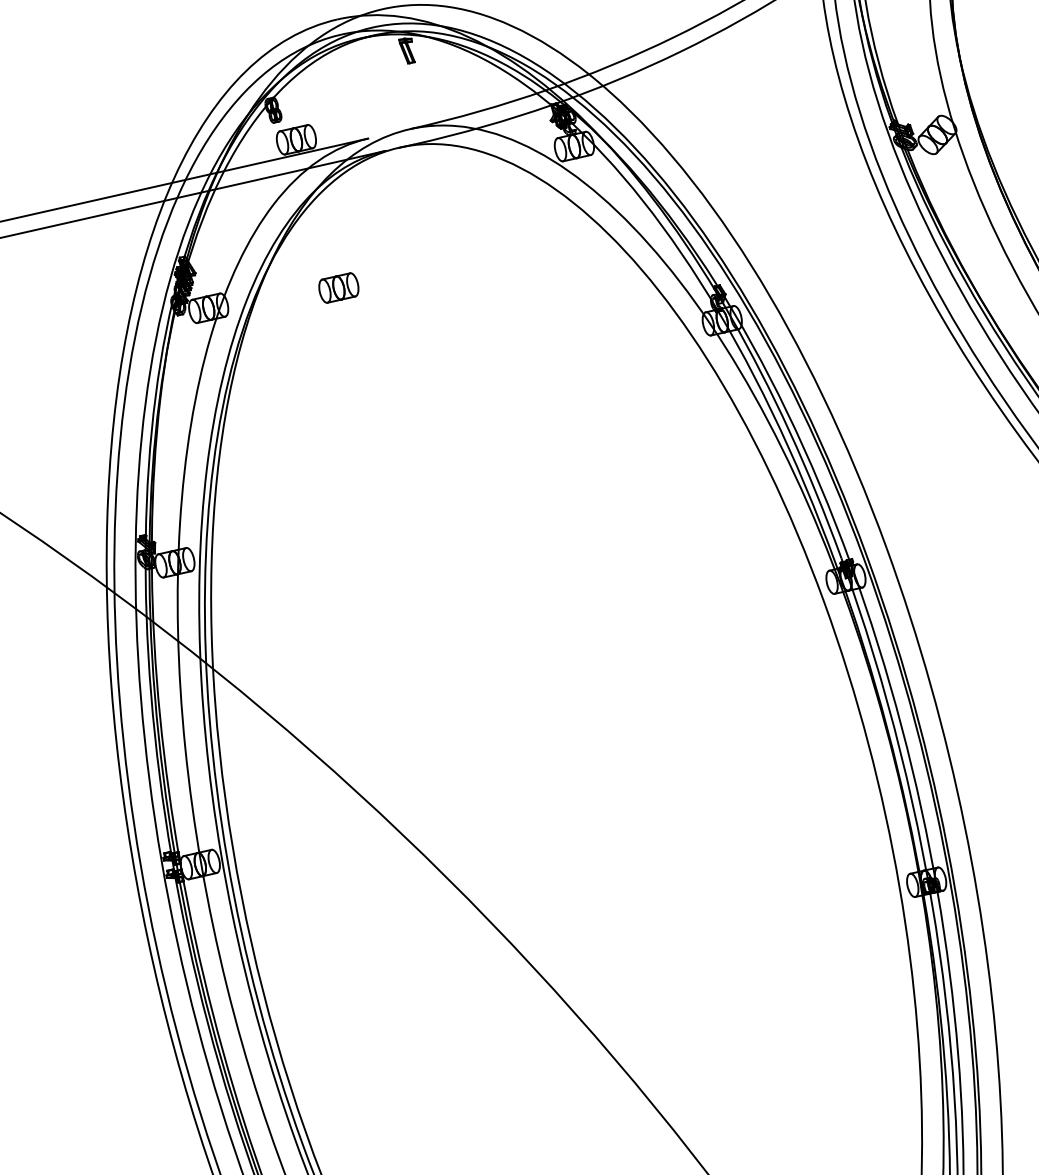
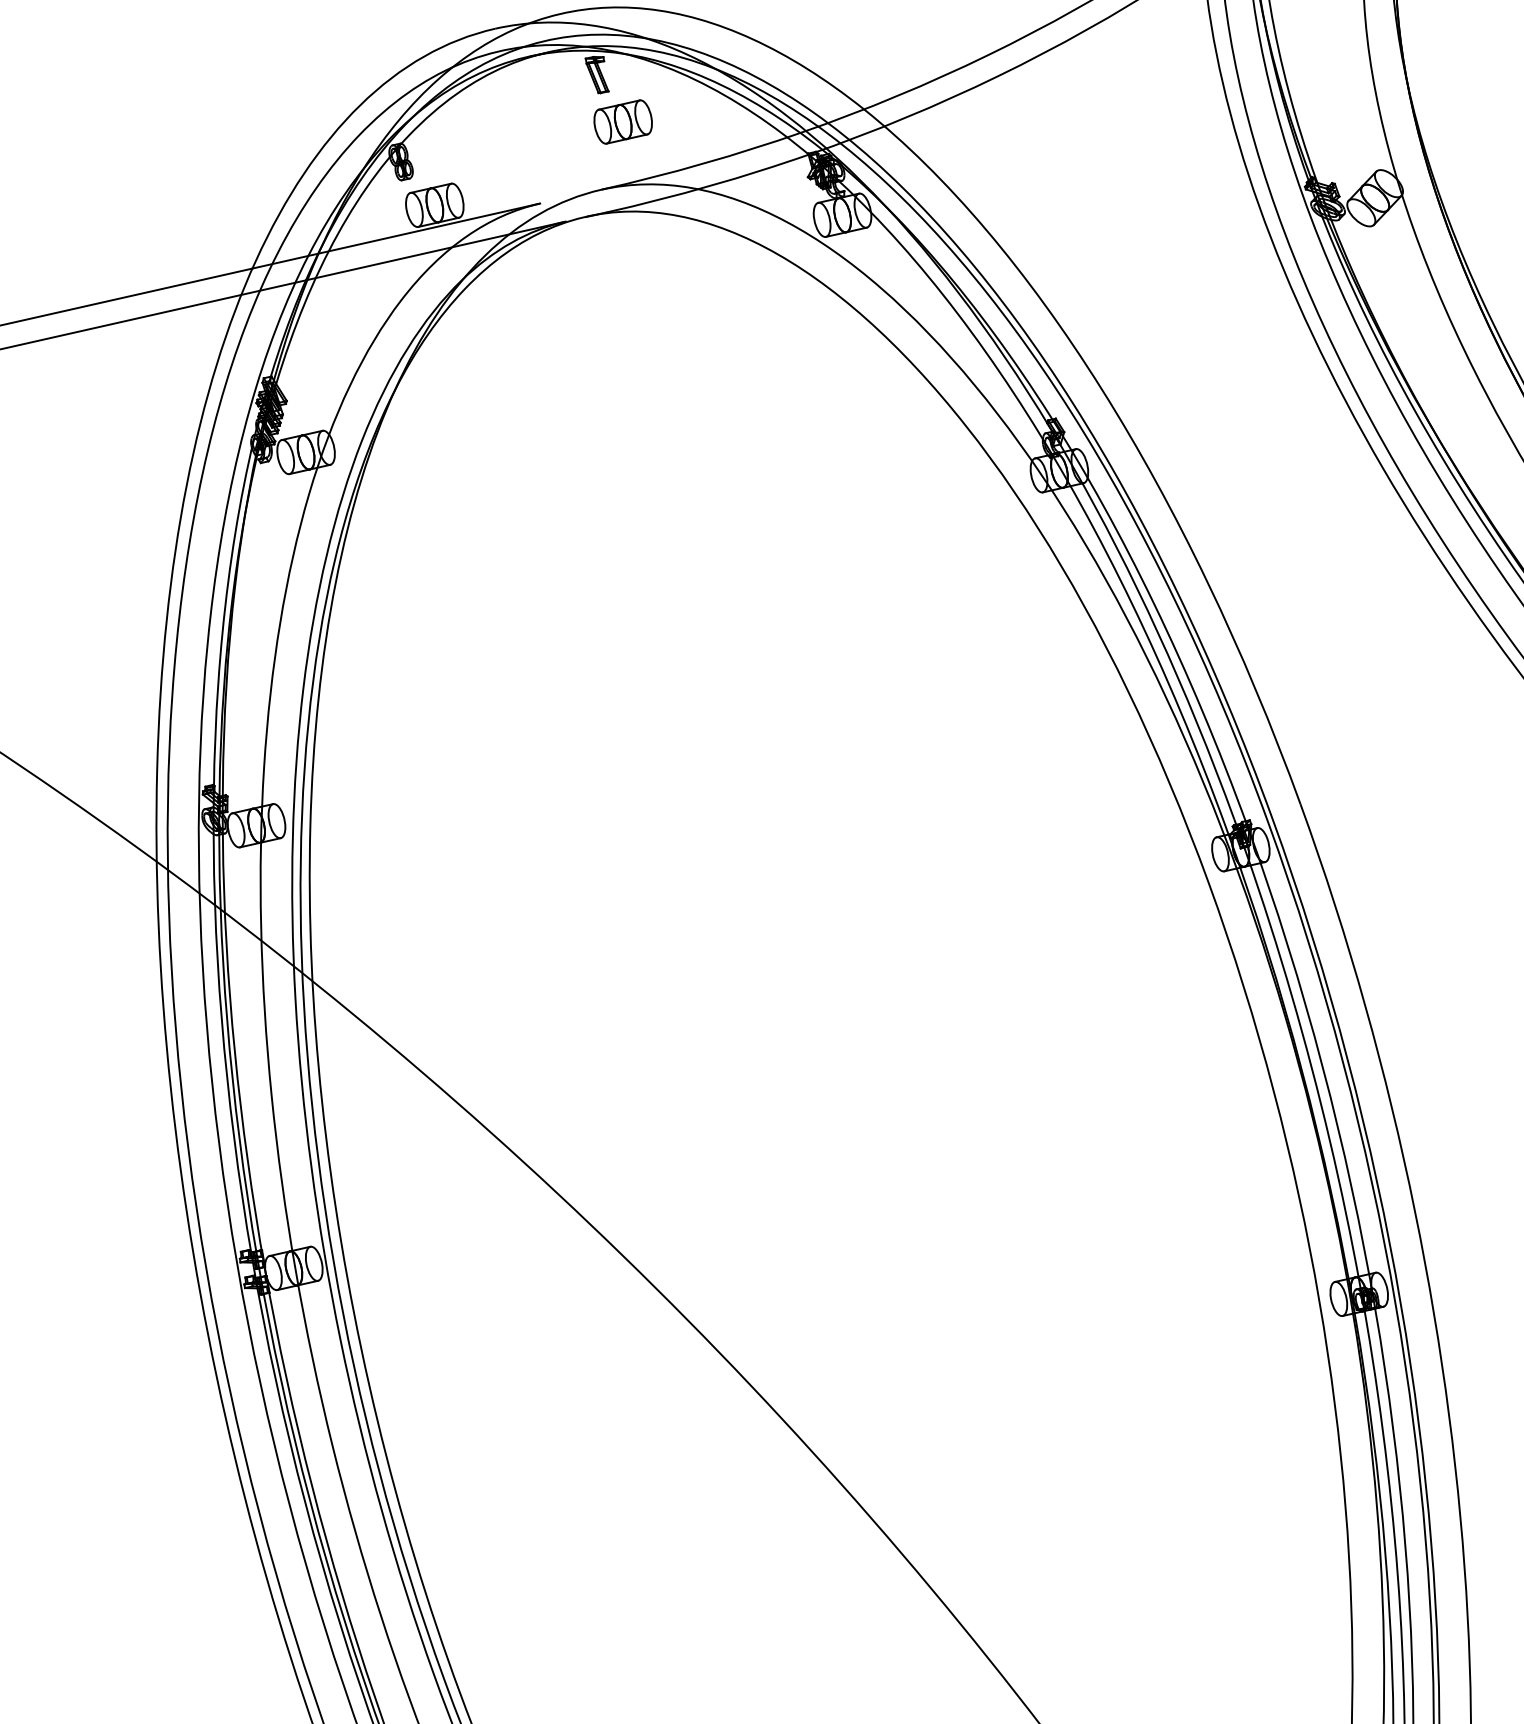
part: (338, 287) -> (622, 121), moved

